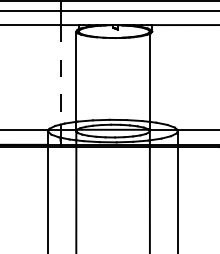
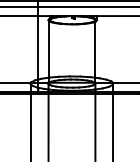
line: (60, 74) -> (38, 47), dashed -> solid

